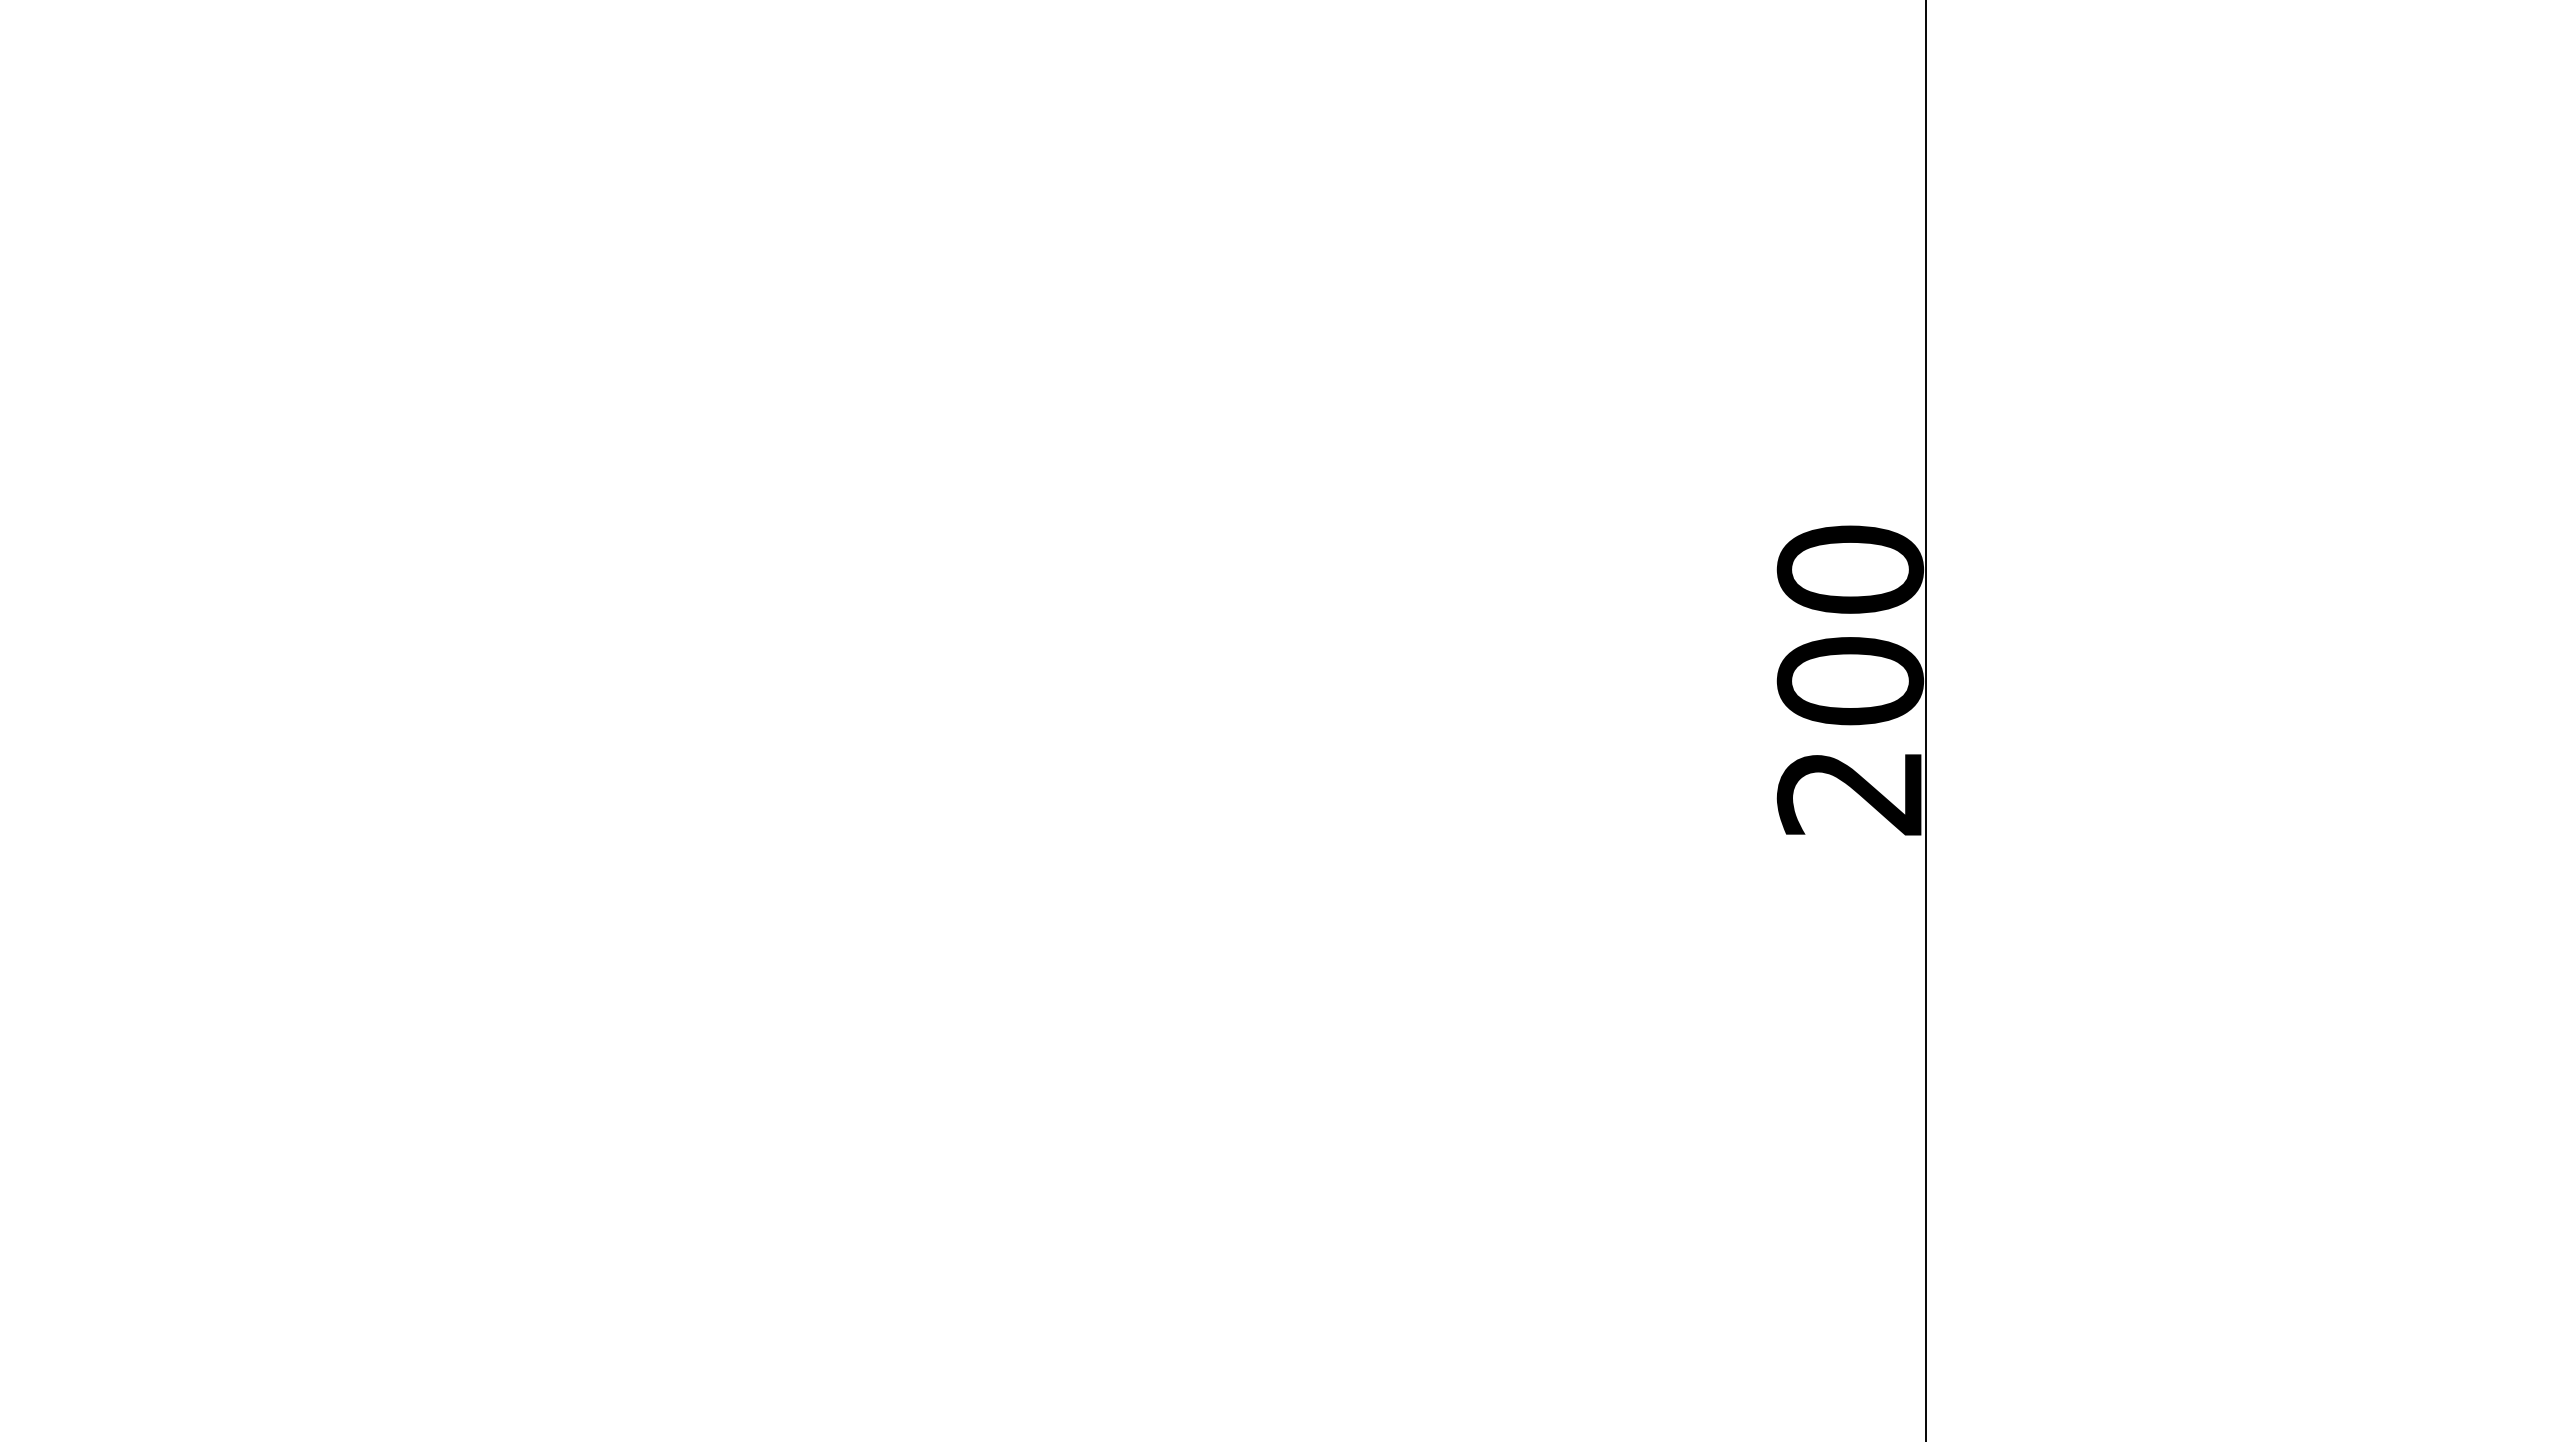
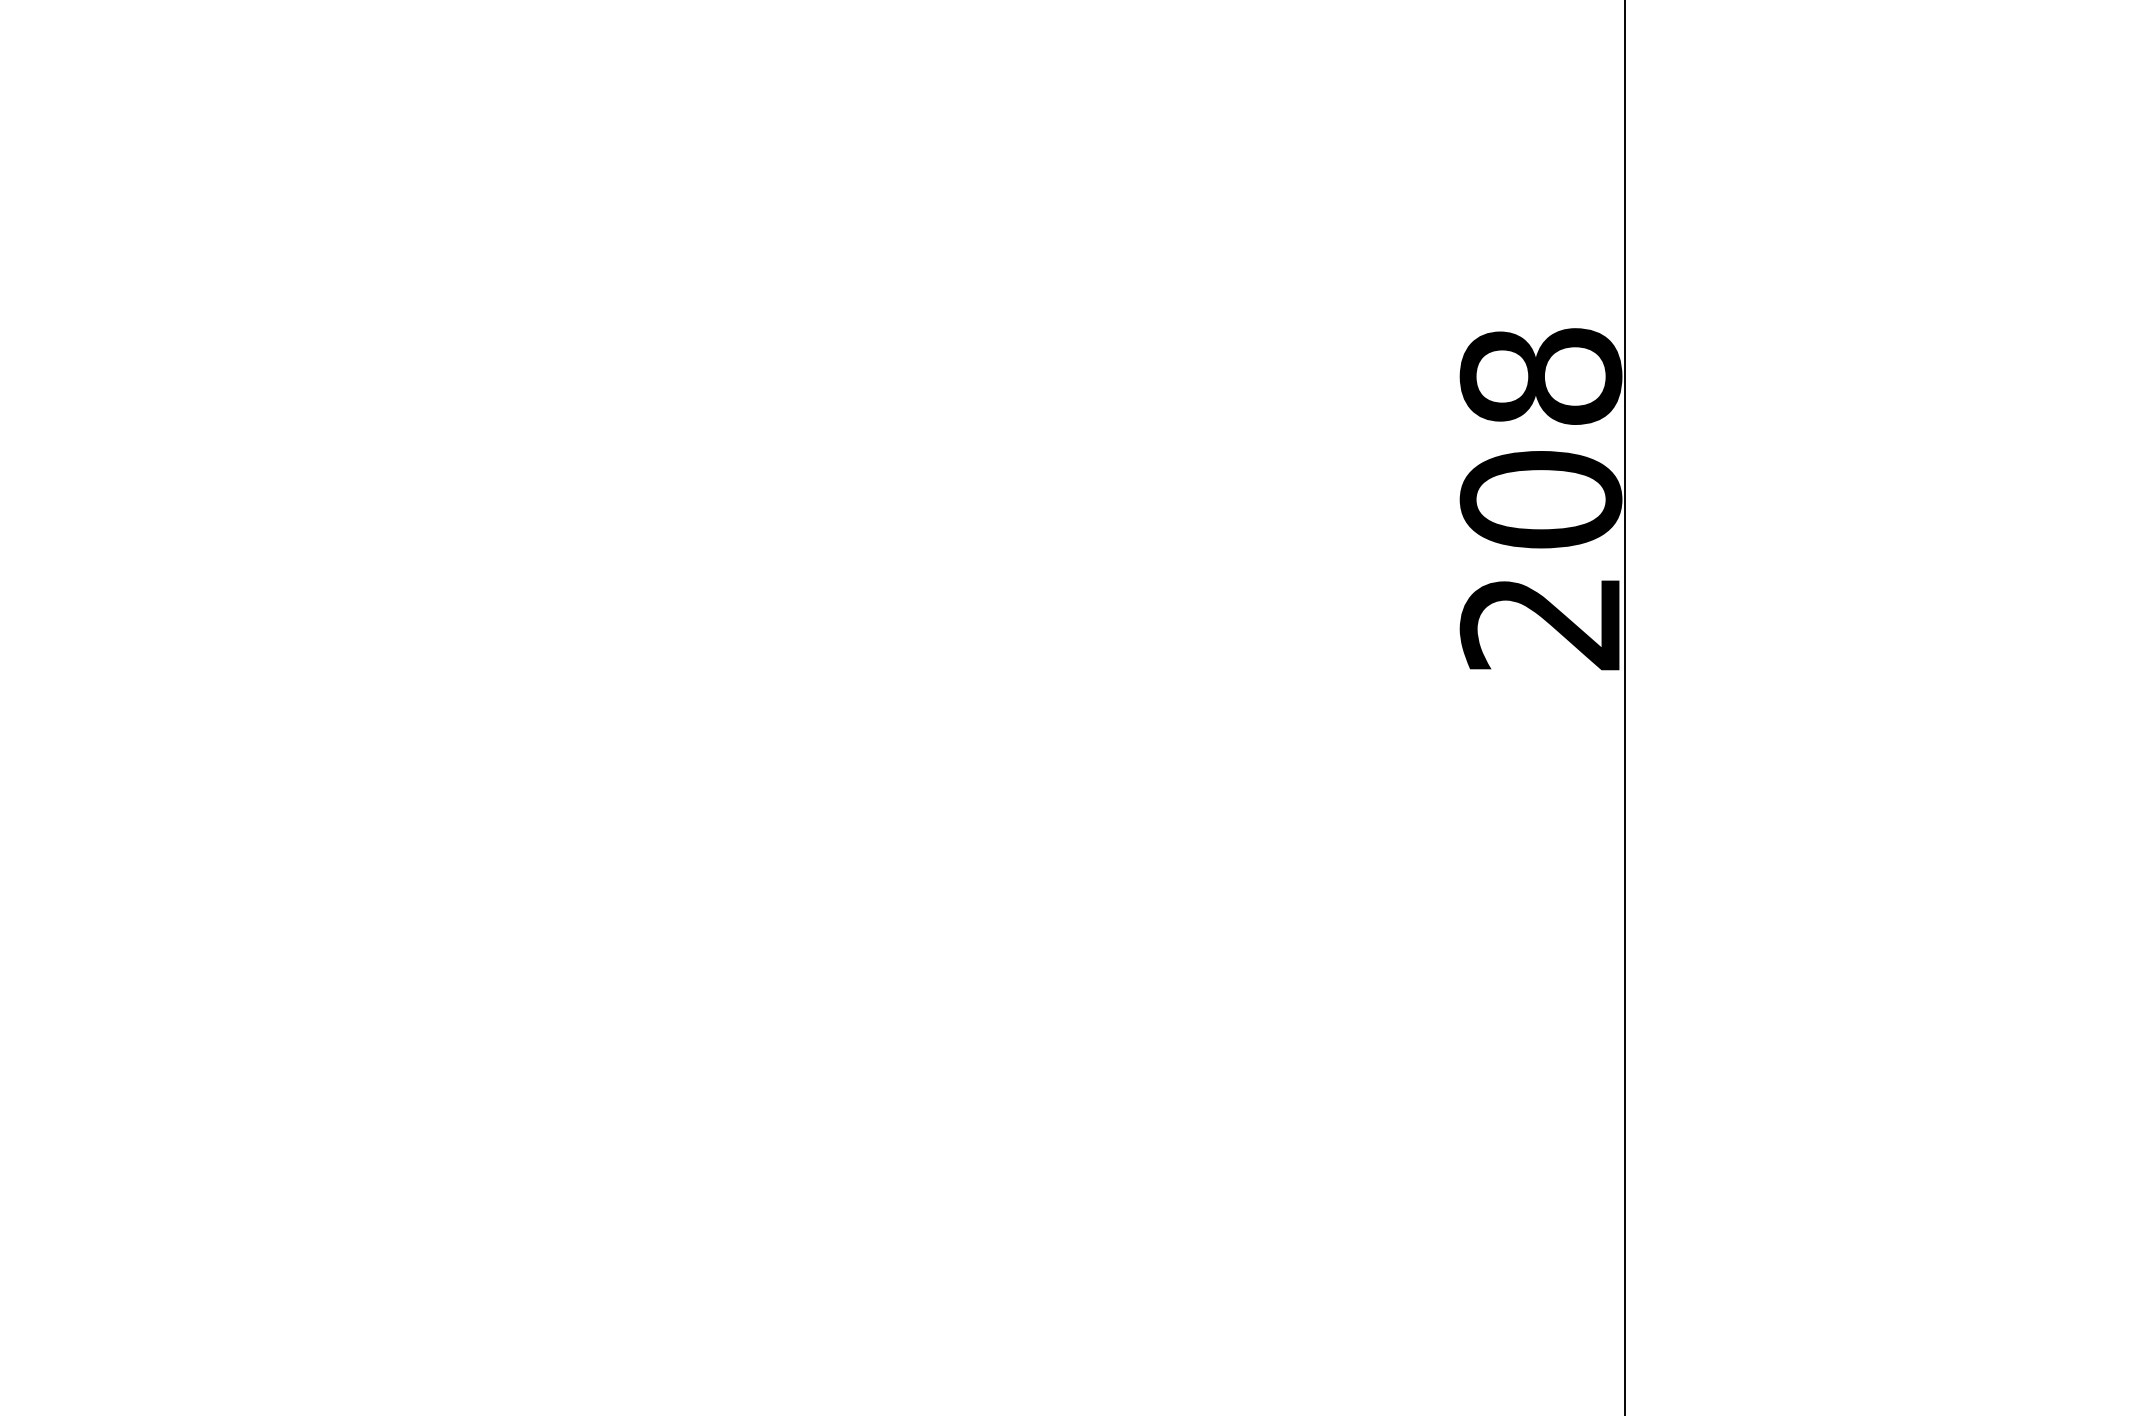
text: (1850, 569) -> (1541, 376), 200 -> 208

